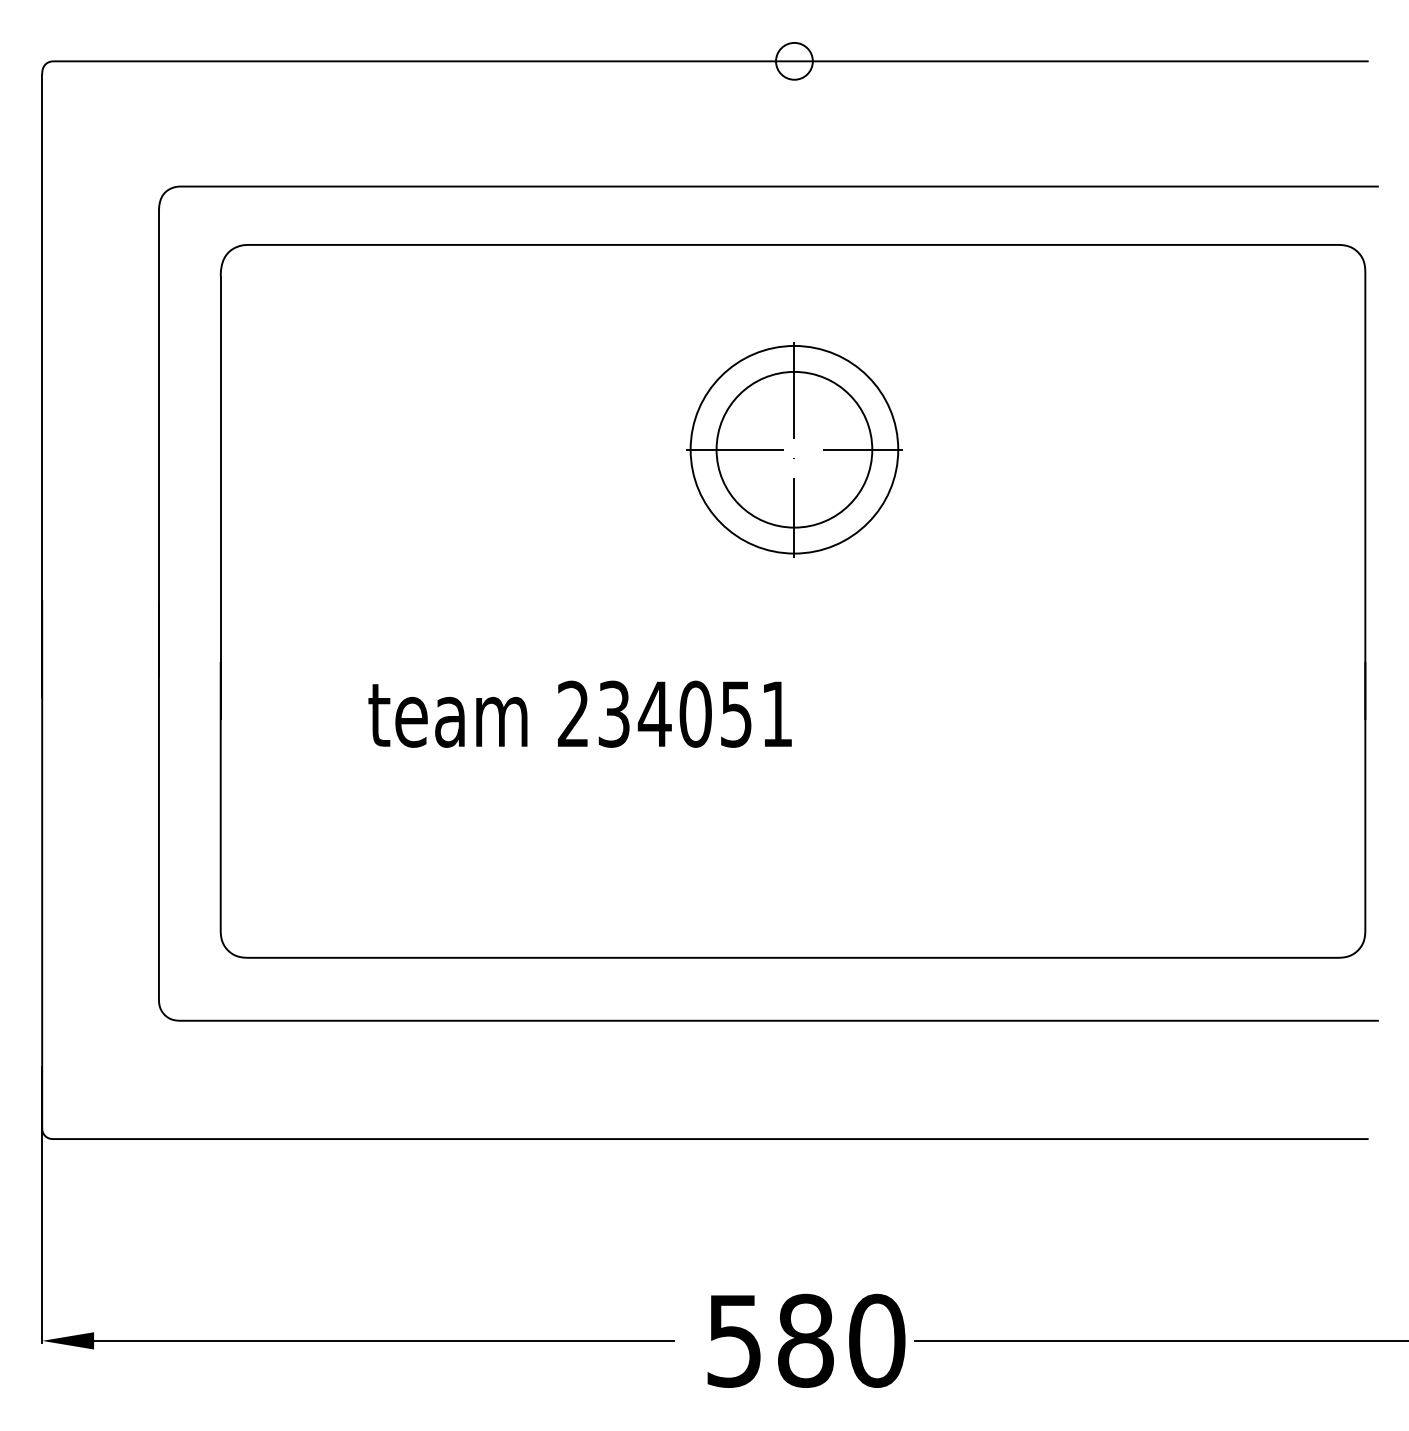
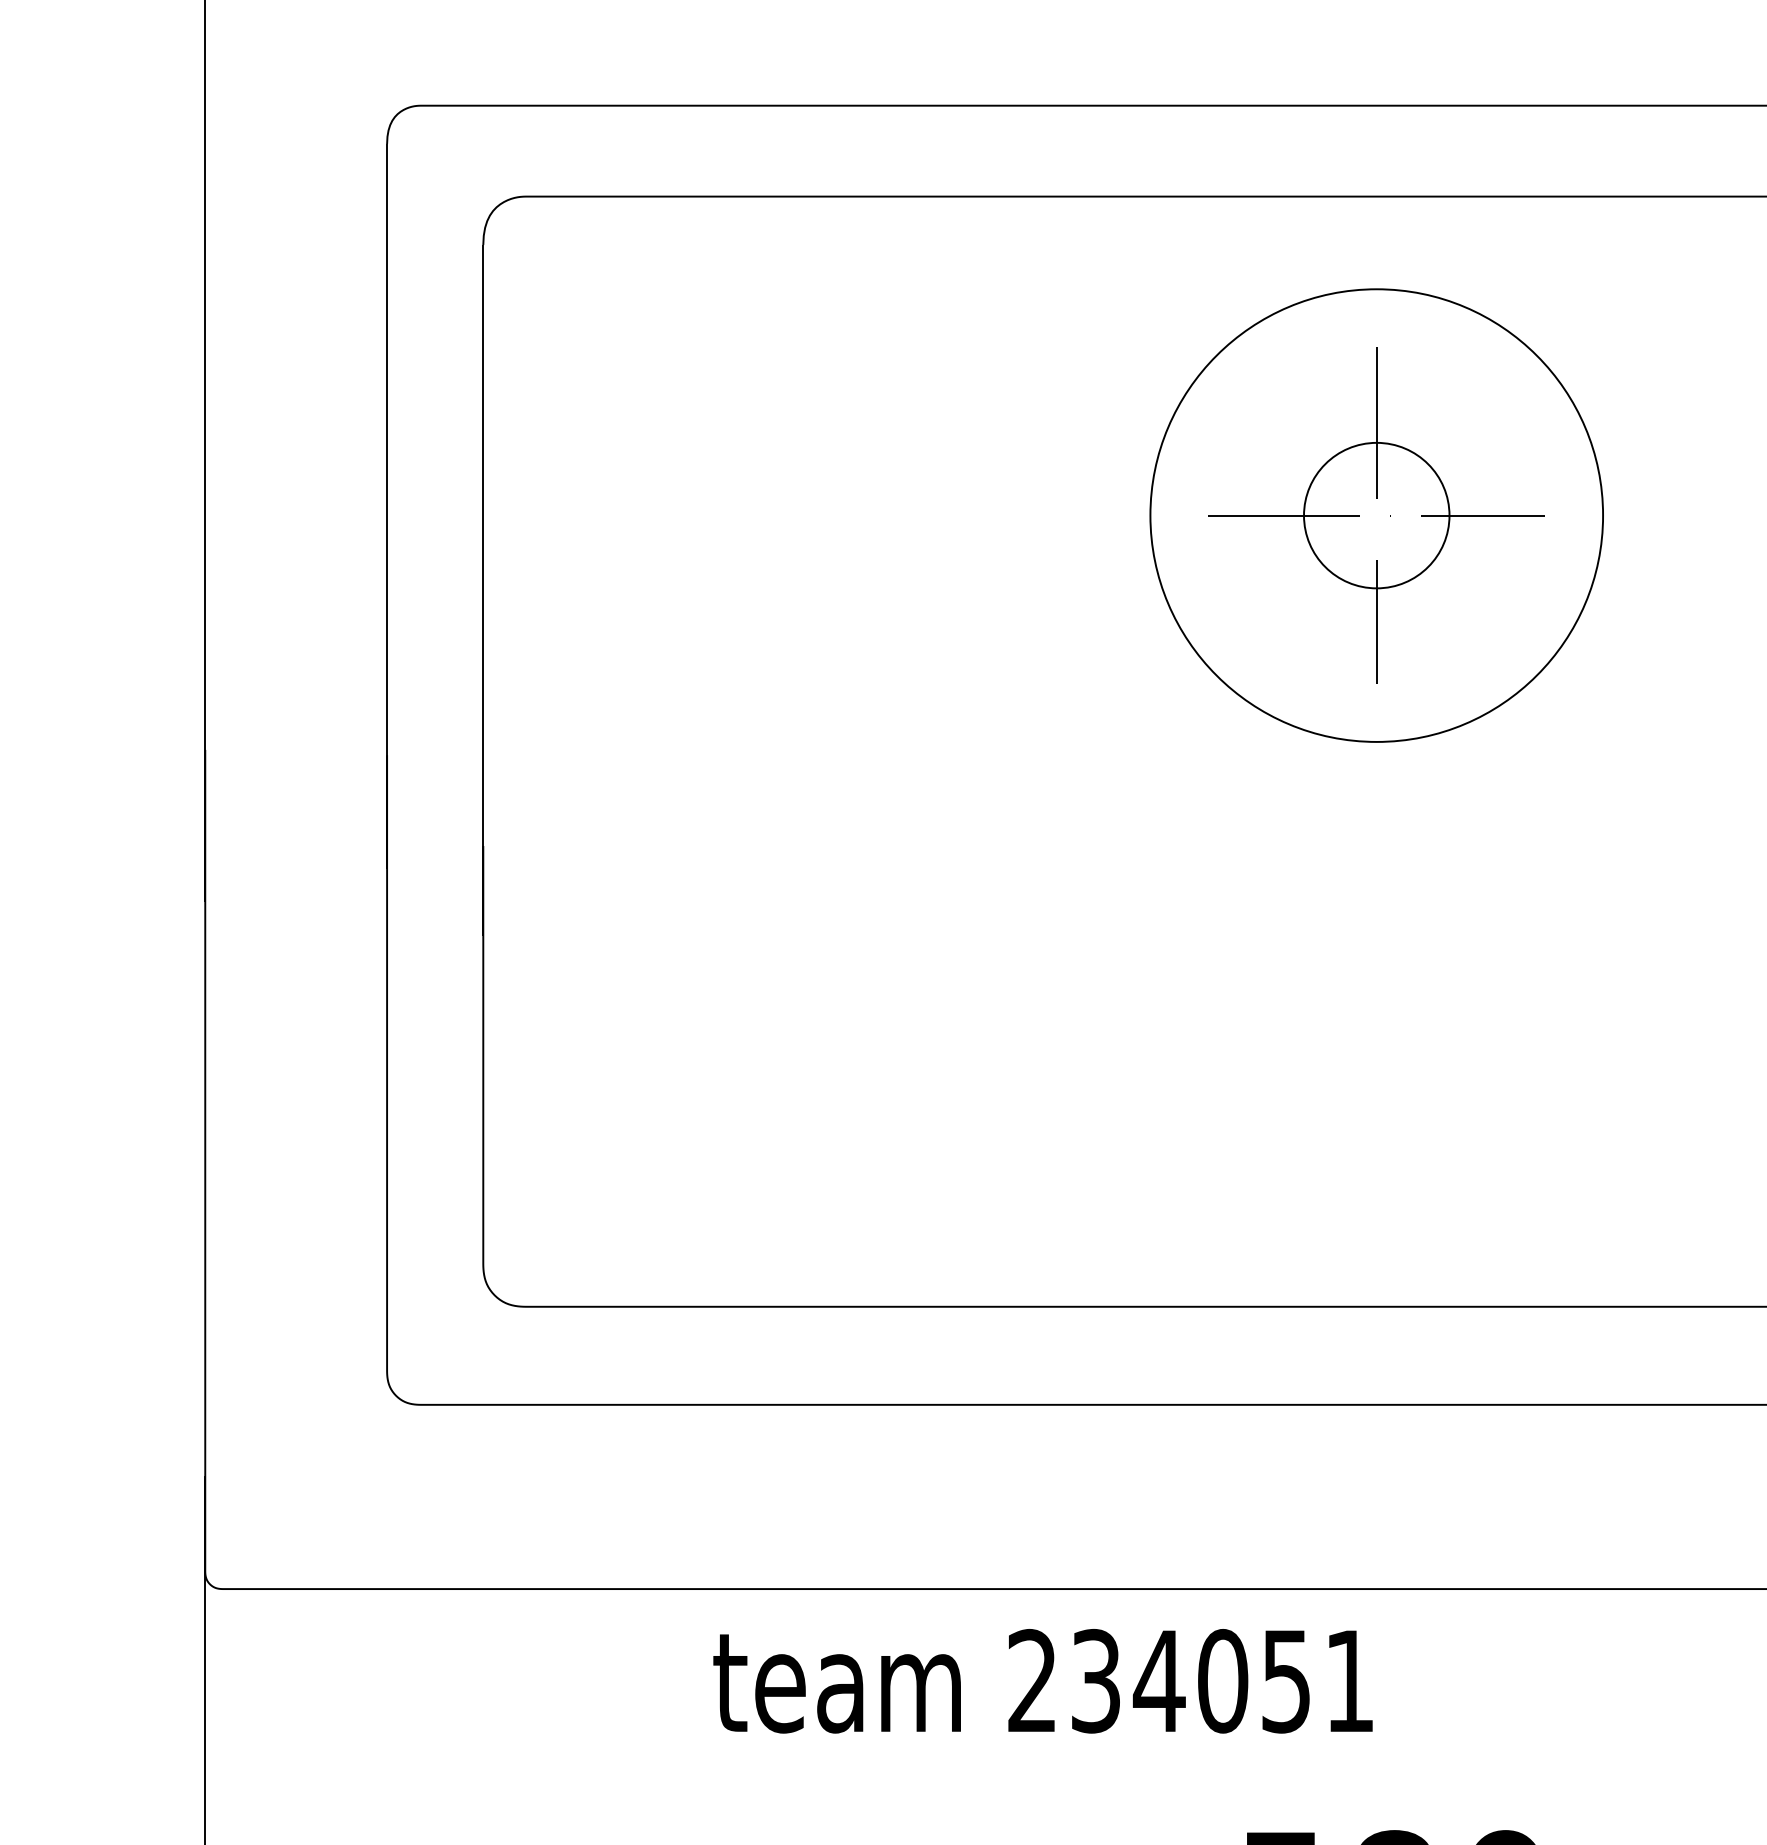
circle: (794, 449) -> (1376, 515), size x0.6
circle: (794, 449) -> (1376, 515), size x1.4
text: (579, 713) -> (1042, 1680), moved

